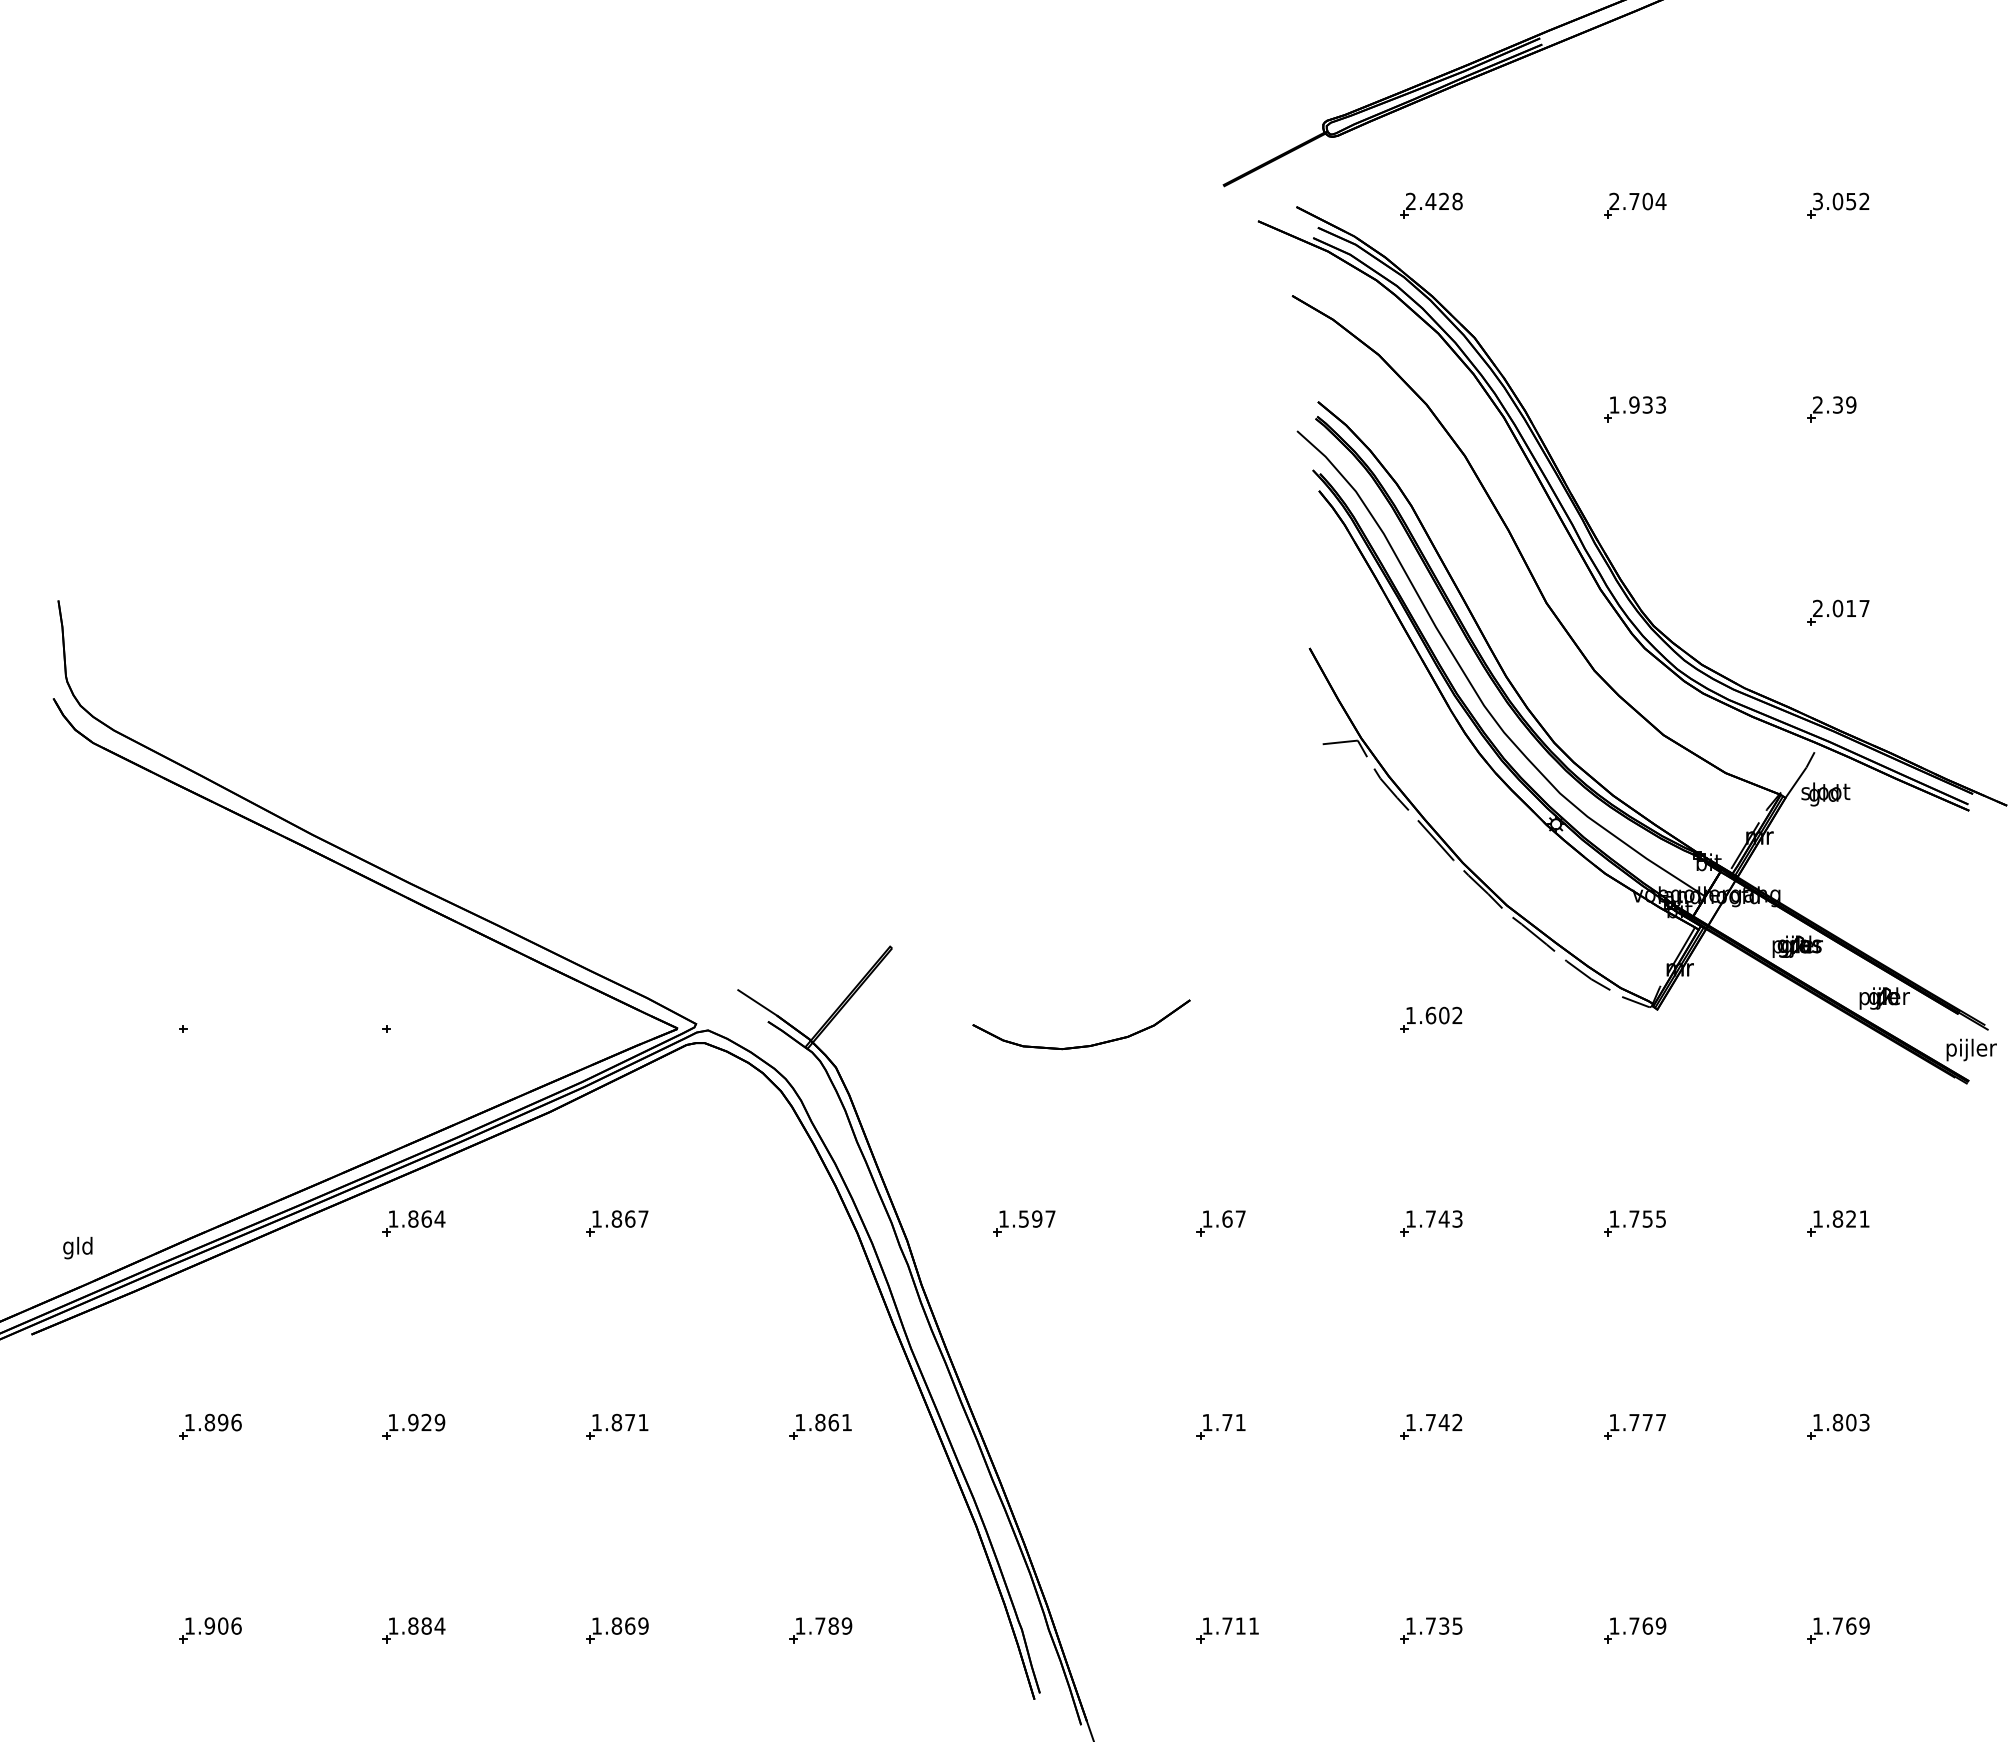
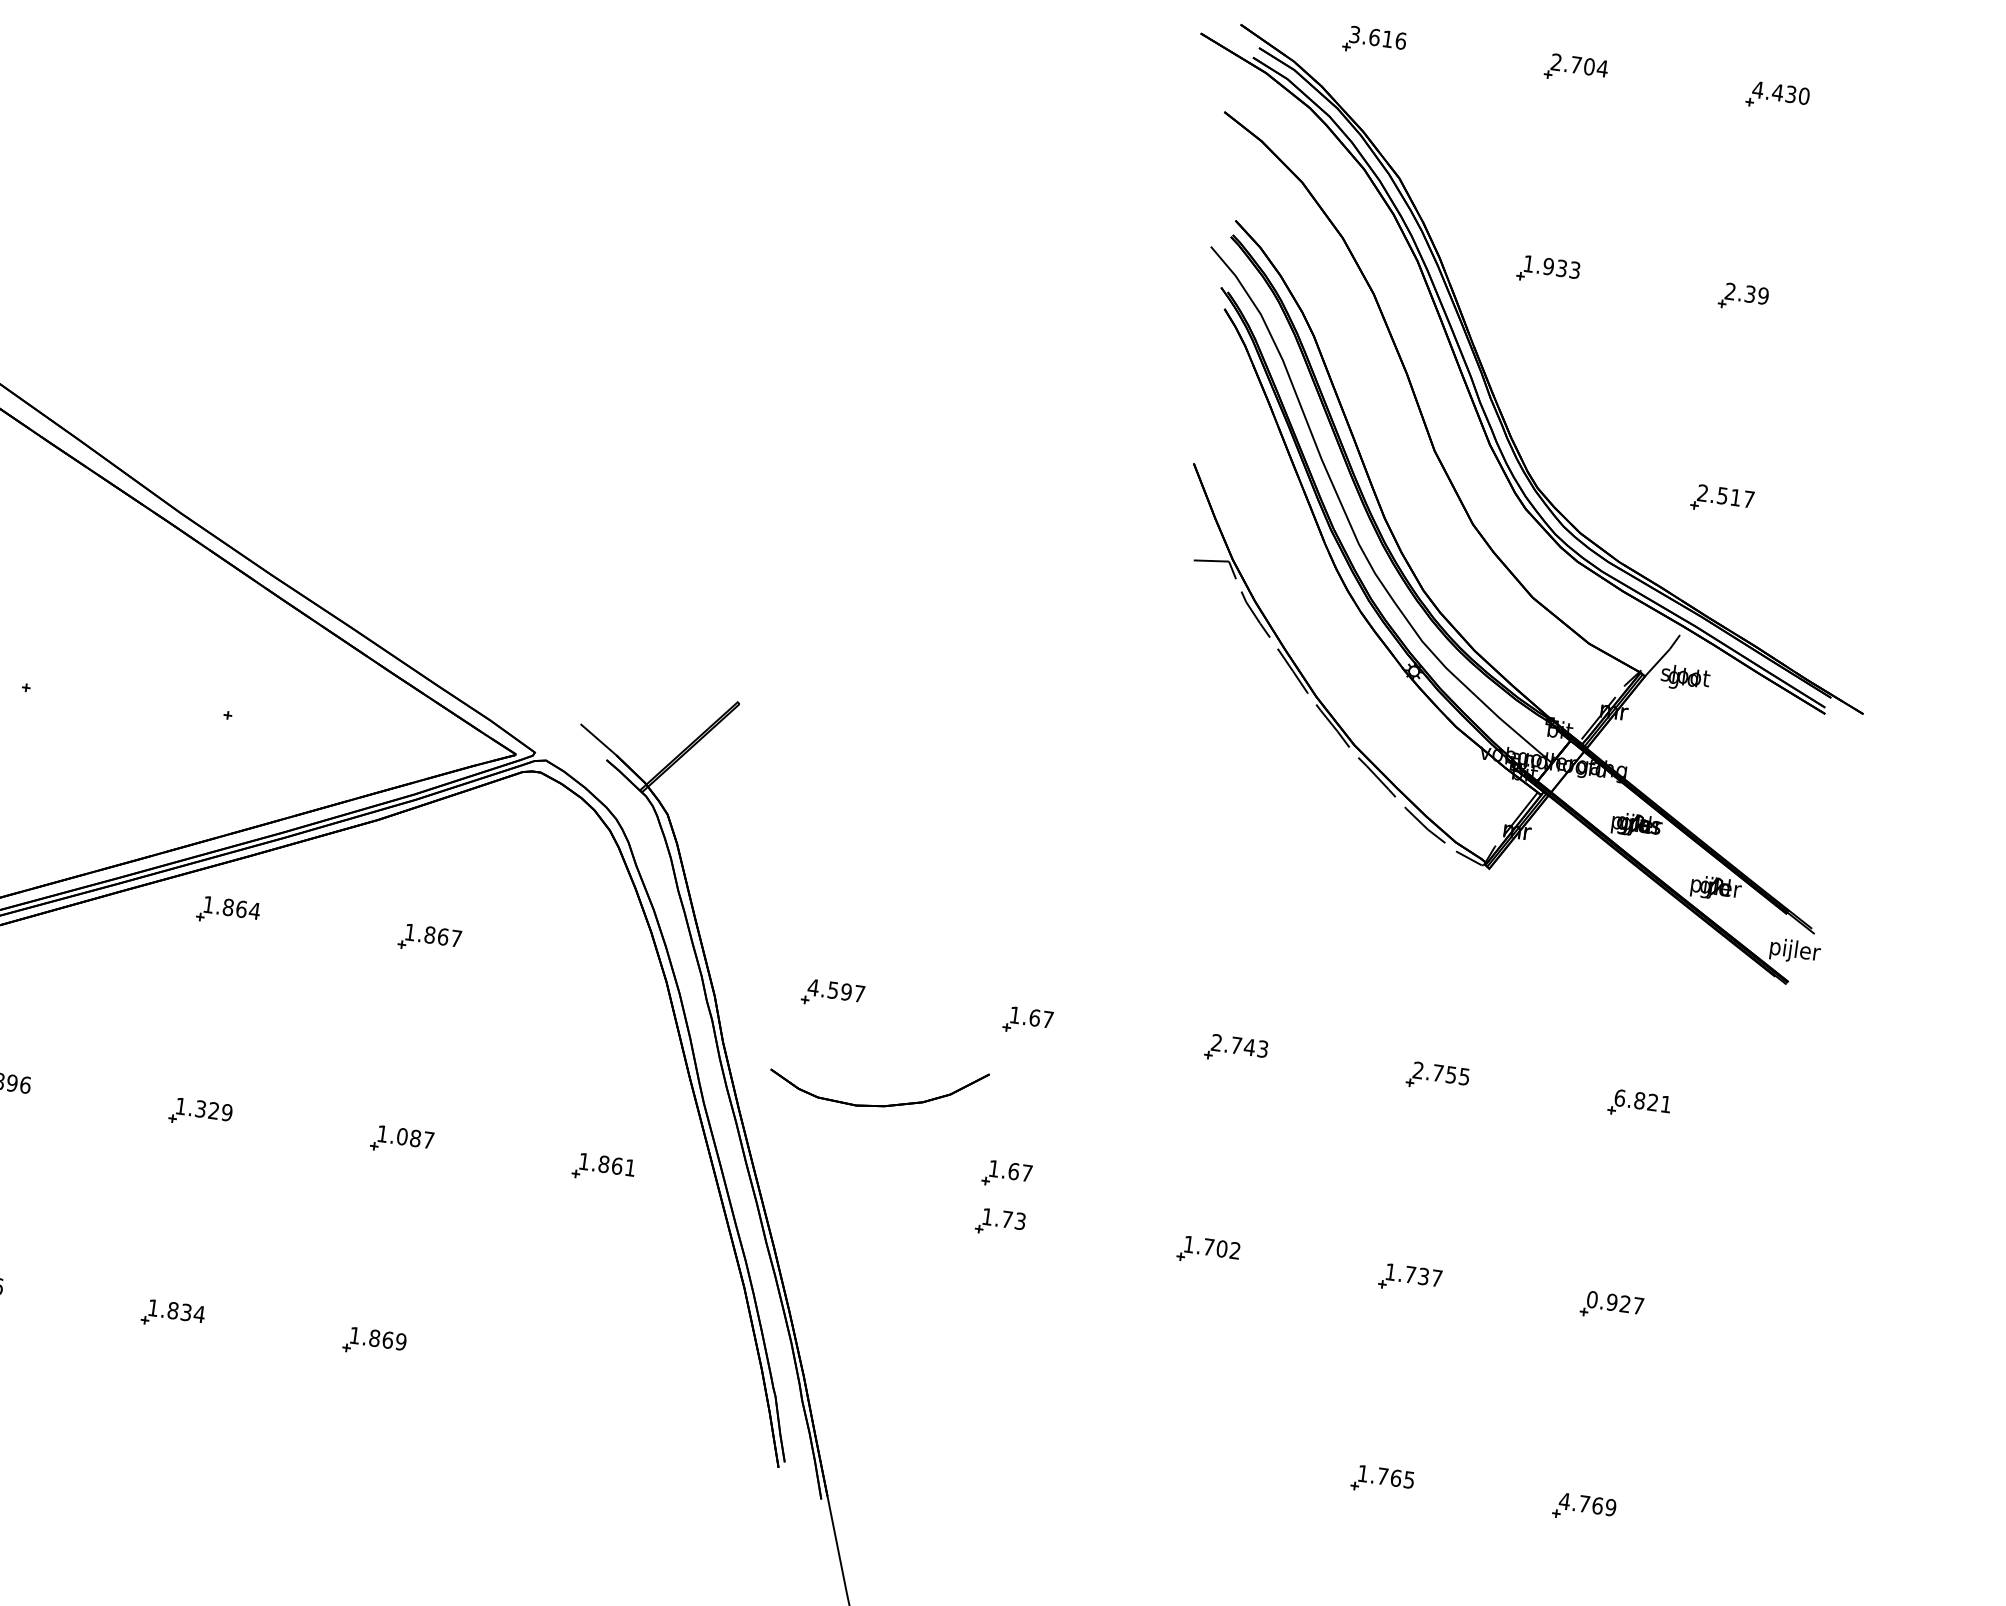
text: (1434, 201) -> (1378, 37), 2.428 -> 3.616
text: (1840, 201) -> (1780, 92), 3.052 -> 4.430
text: (1837, 608) -> (1722, 495), 2.017 -> 2.517
part: (1431, 1019) -> (1264, 847), removed
part: (1082, 1045) -> (876, 1104), moved
text: (1003, 1218) -> (813, 986), 1.597 -> 4.597
text: (1410, 1218) -> (1216, 1042), 1.743 -> 2.743
text: (1614, 1218) -> (1418, 1069), 1.755 -> 2.755
text: (1817, 1218) -> (1619, 1097), 1.821 -> 6.821
part: (1220, 1378) -> (1006, 1174), added
text: (413, 1422) -> (200, 1108), 1.929 -> 1.329
text: (629, 1422) -> (414, 1138), 1.871 -> 1.087
text: (1240, 1422) -> (1020, 1221), 1.71 -> 1.73
text: (1443, 1422) -> (1221, 1248), 1.742 -> 1.702
text: (1647, 1422) -> (1423, 1276), 1.777 -> 1.737
text: (1840, 1422) -> (1614, 1302), 1.803 -> 0.927
text: (426, 1625) -> (186, 1311), 1.884 -> 1.834
text: (1660, 1625) -> (1408, 1479), 1.769 -> 1.765
text: (1817, 1625) -> (1564, 1500), 1.769 -> 4.769
part: (820, 1630) -> (575, 1370), removed
part: (1227, 1630) -> (979, 1425), removed
part: (1431, 1630) -> (1181, 1453), removed

